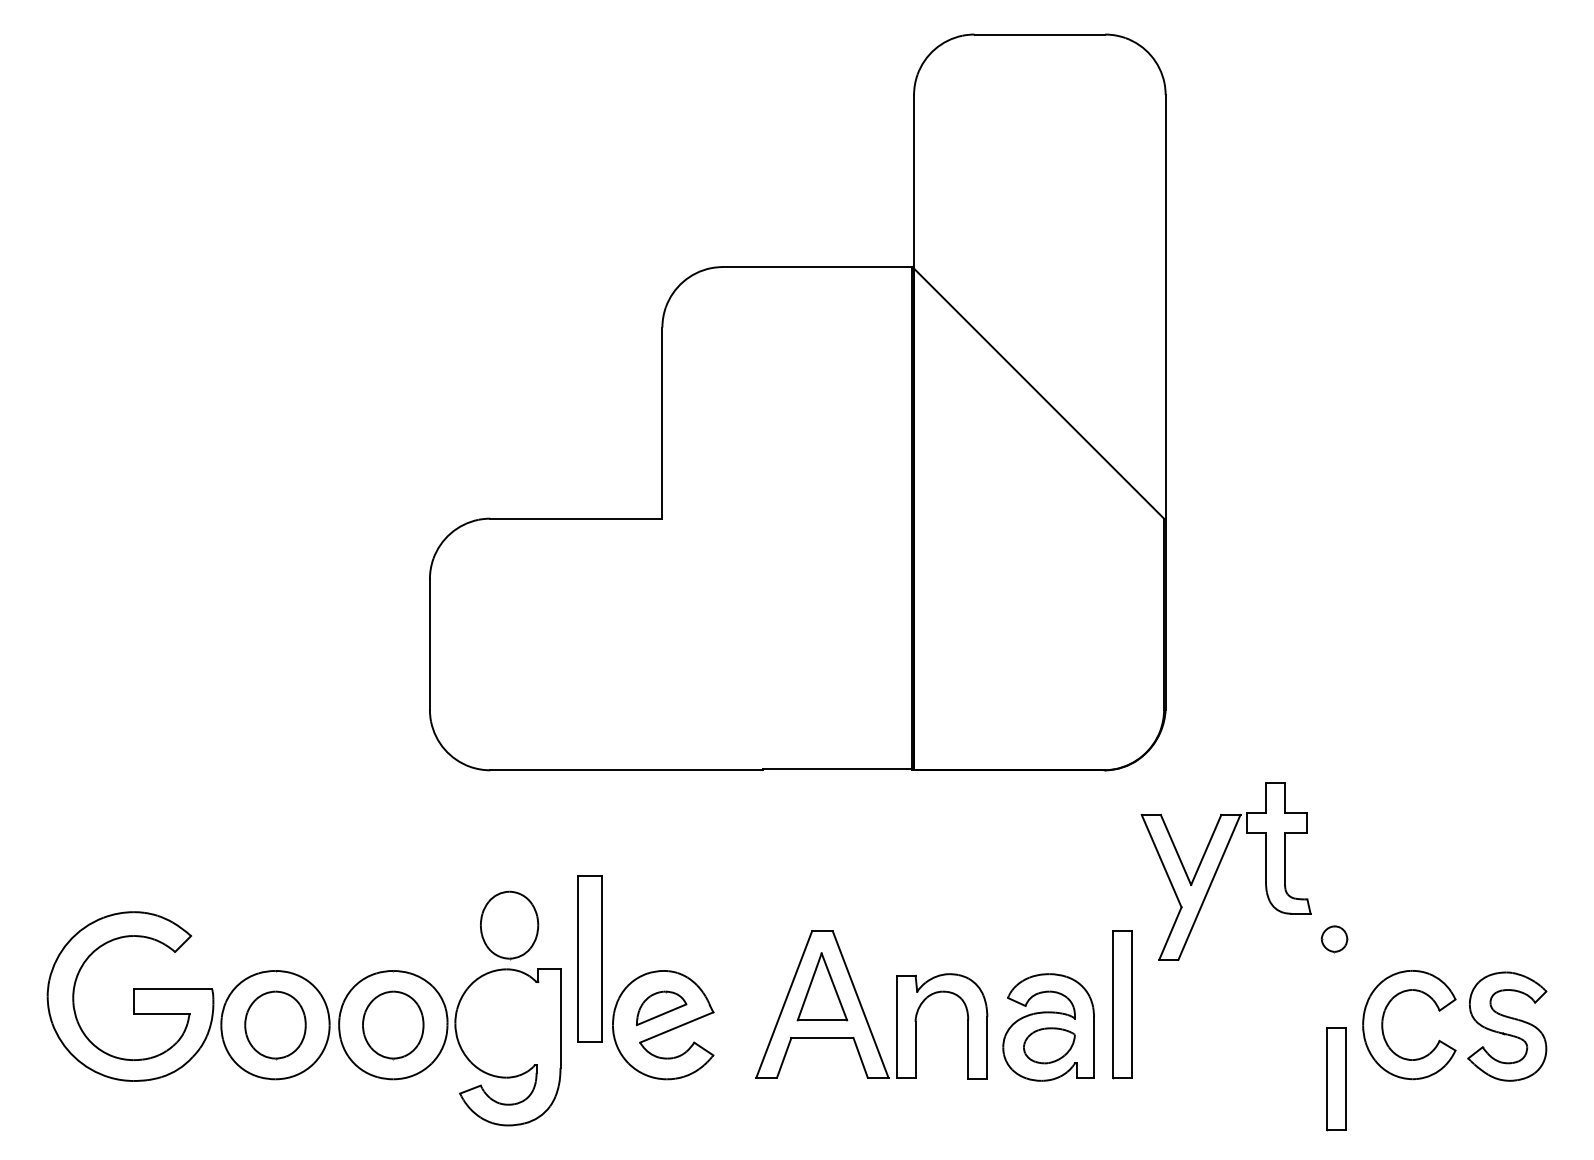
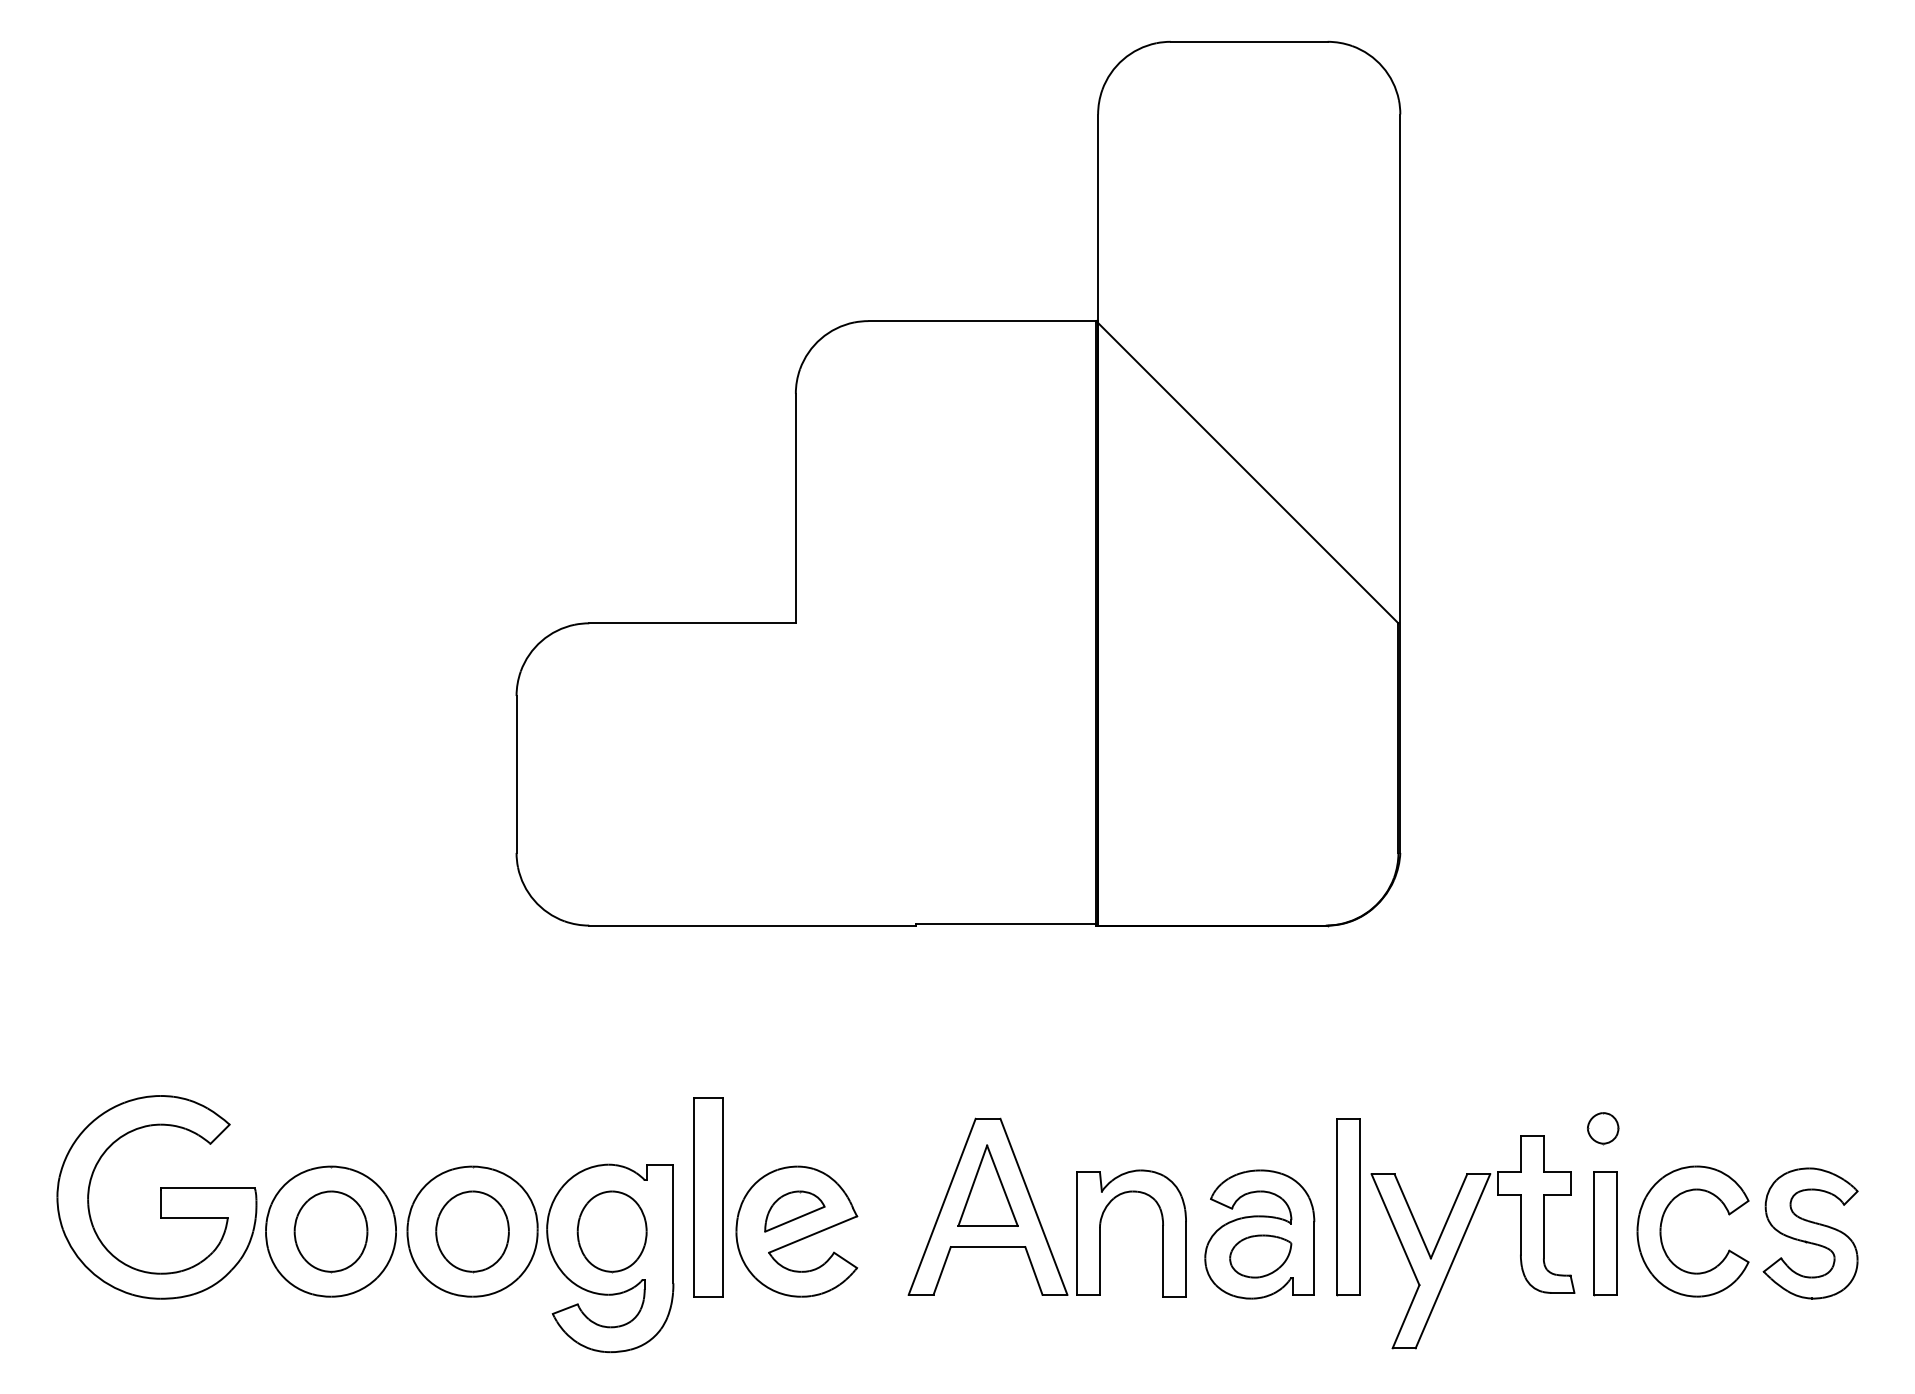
part: (1219, 867) -> (1464, 1237), moved
part: (508, 925) -> (611, 1231), moved
part: (589, 959) -> (708, 1197), moved
part: (1336, 1079) -> (1605, 1233), moved

